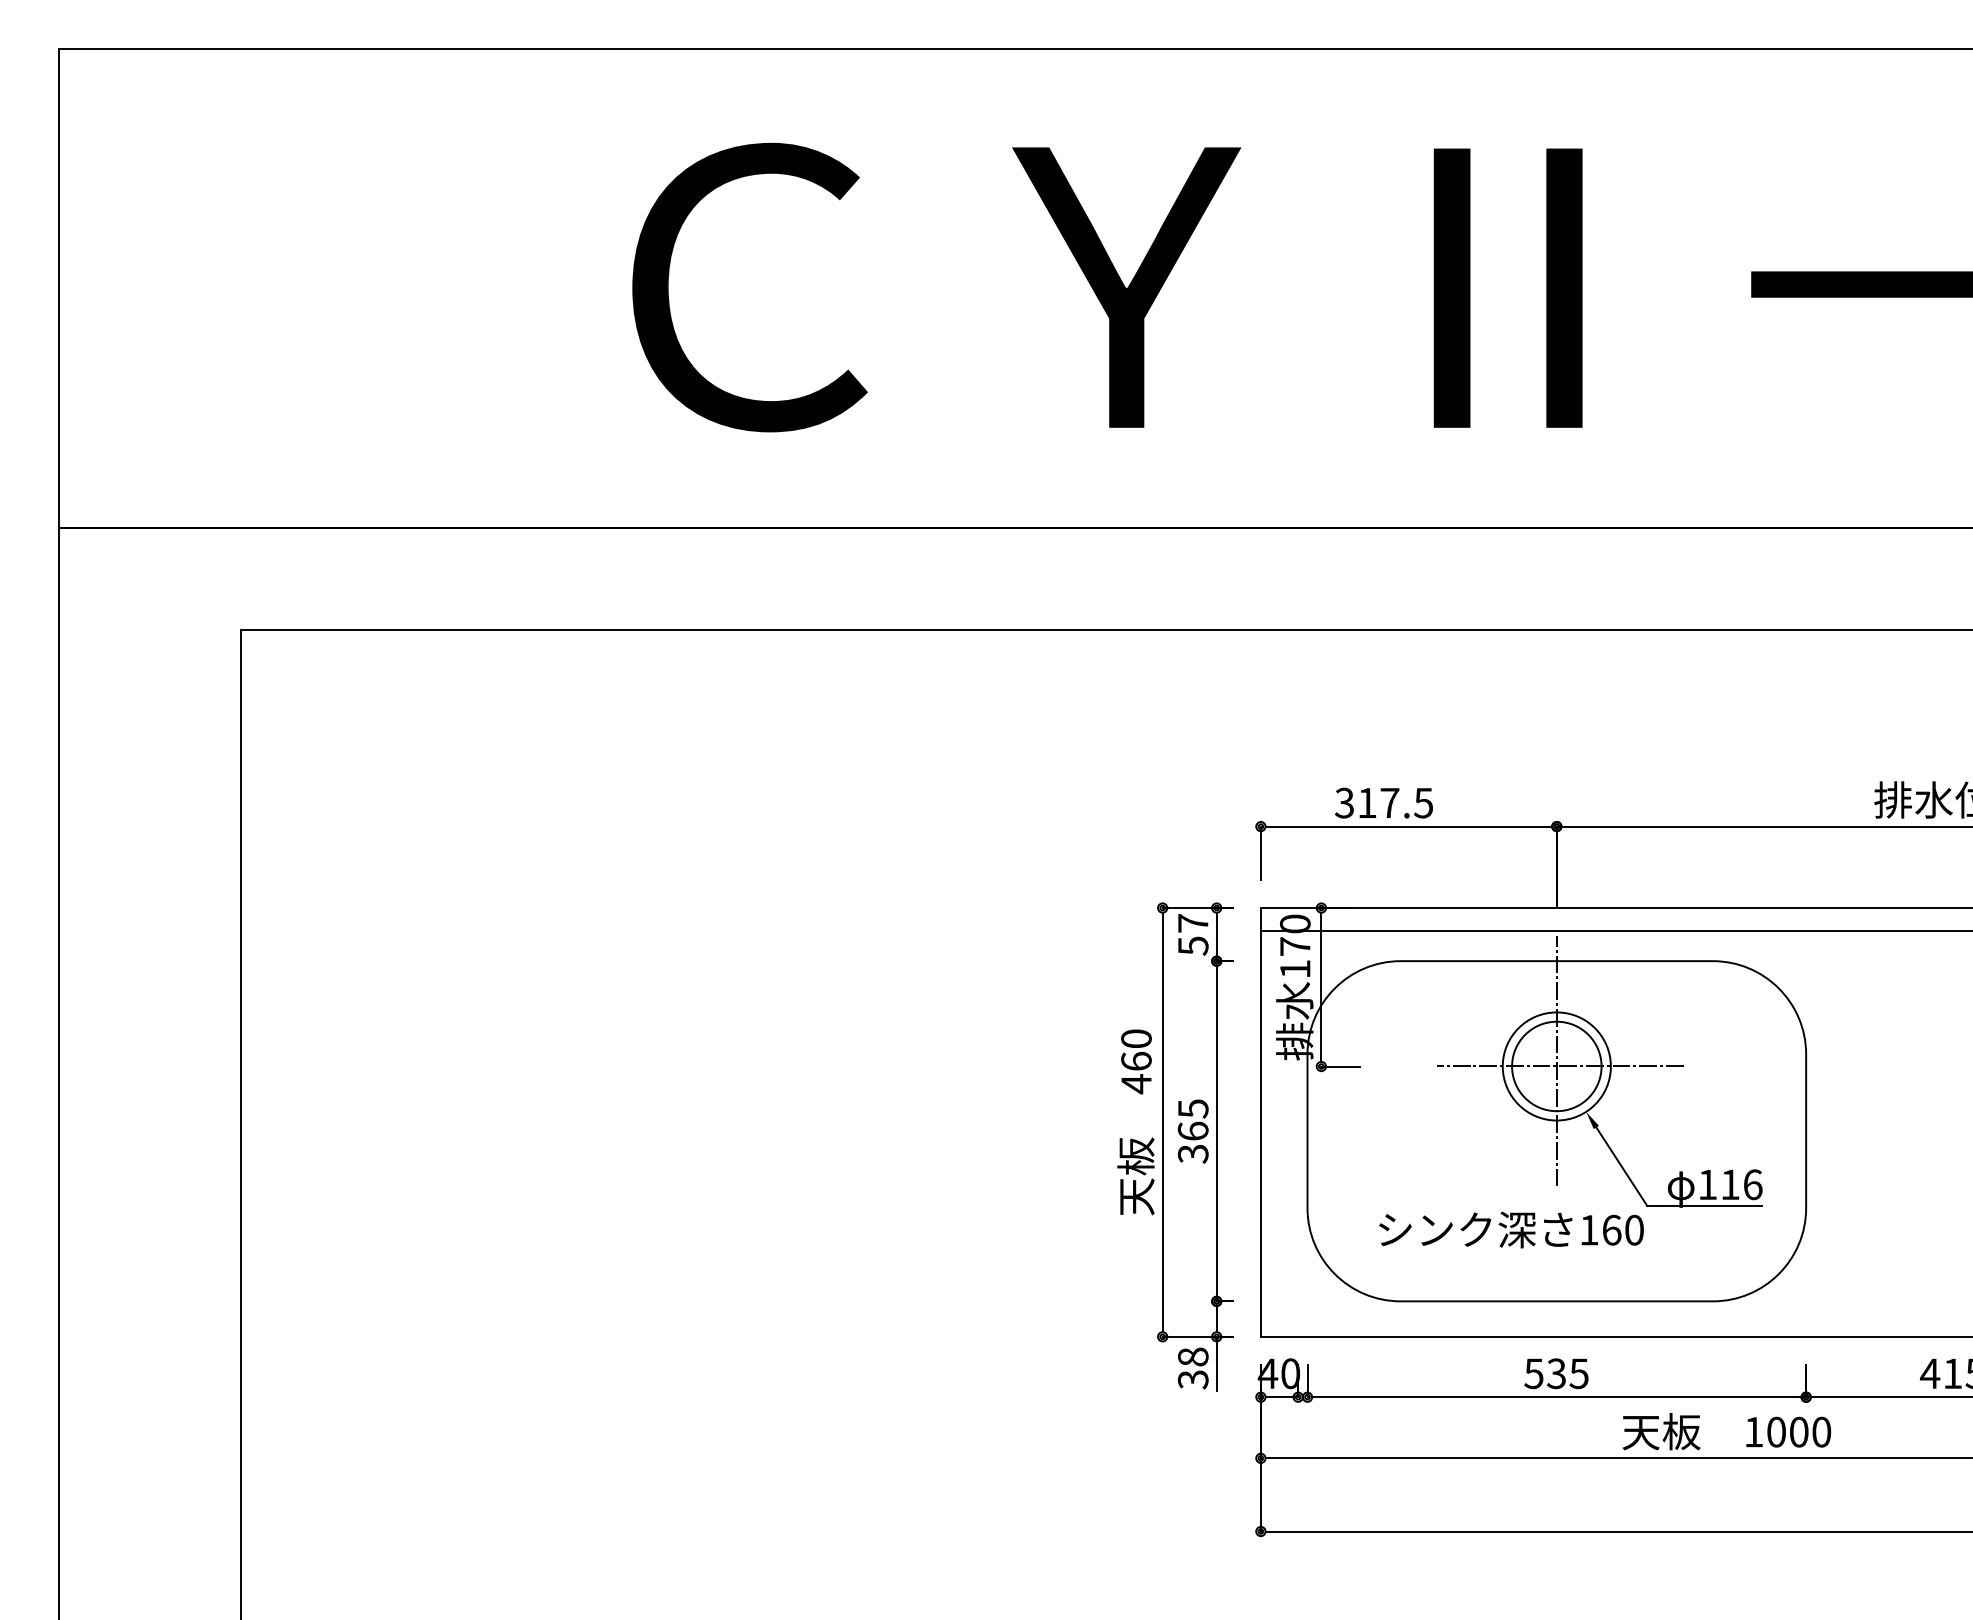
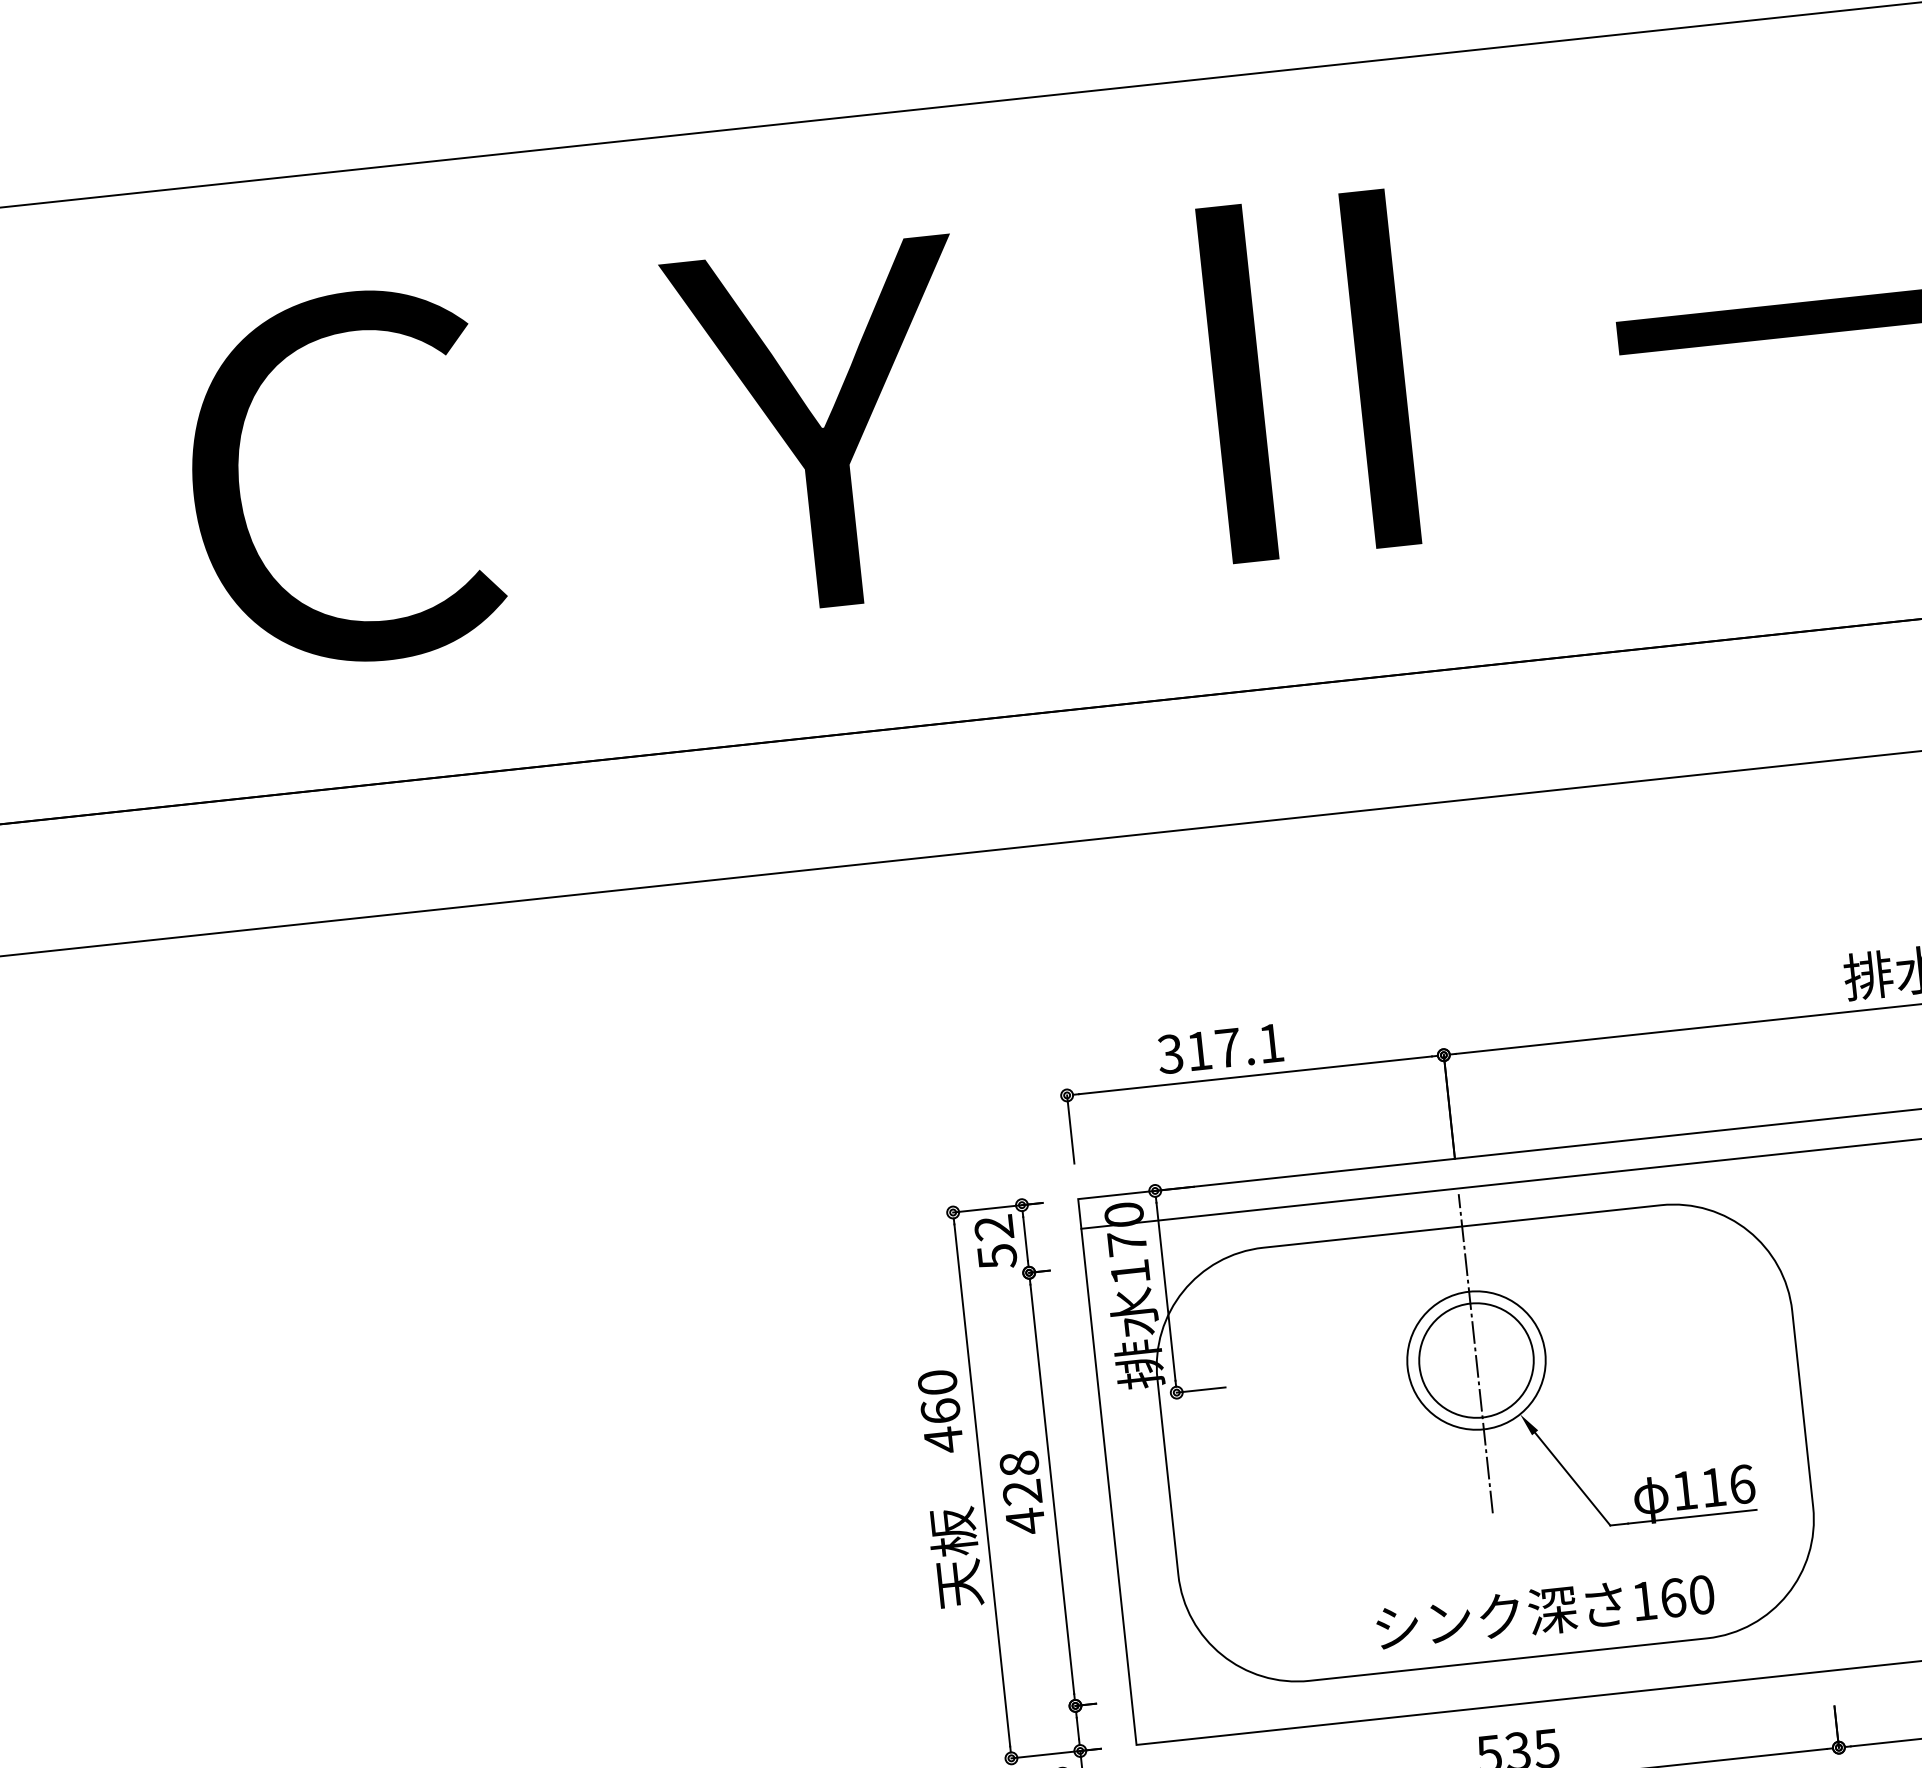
text: (1423, 803) -> (1270, 1043), 317.5 -> 317.1
text: (1192, 923) -> (993, 1228), 57 -> 52
line: (1559, 1066) -> (1479, 1360), removed
text: (1192, 1131) -> (1021, 1492), 365 -> 428
text: (1511, 1229) -> (1545, 1610), moved

